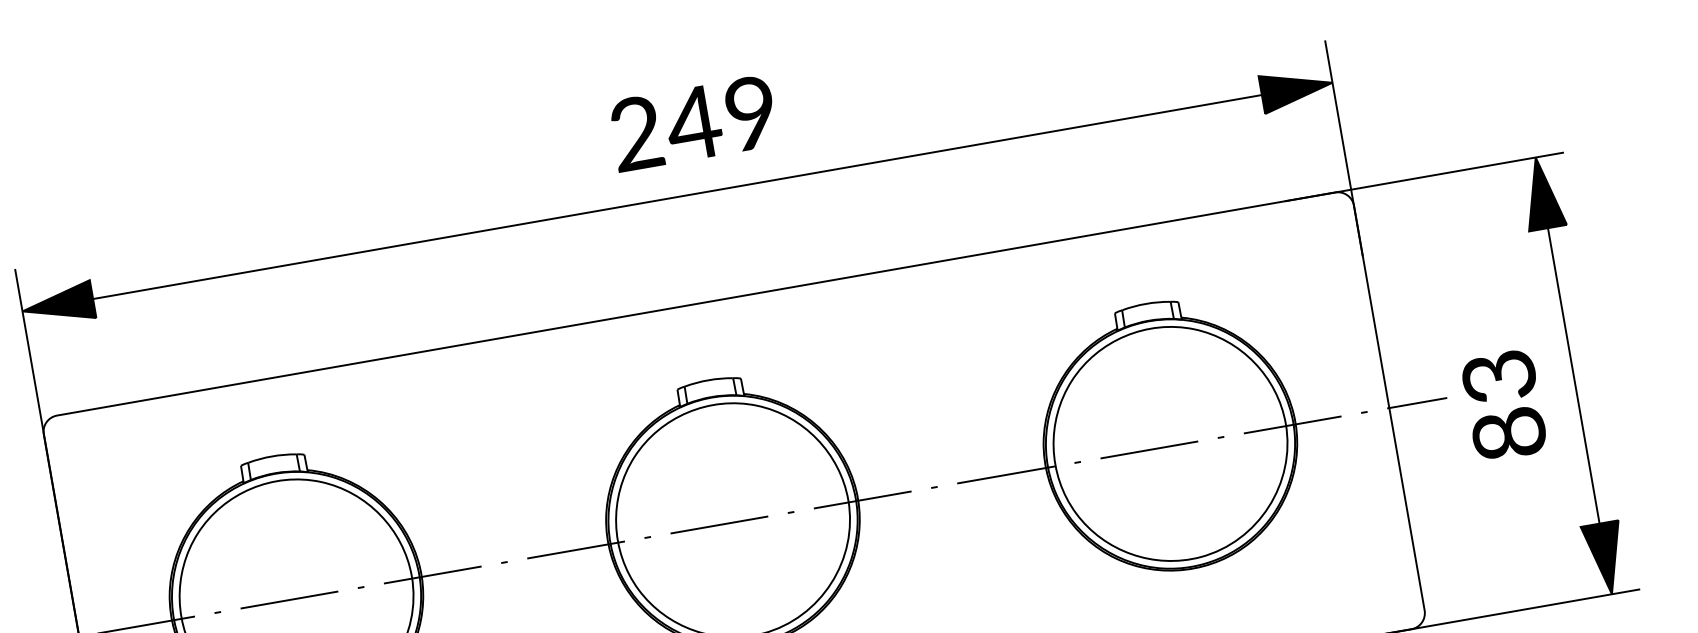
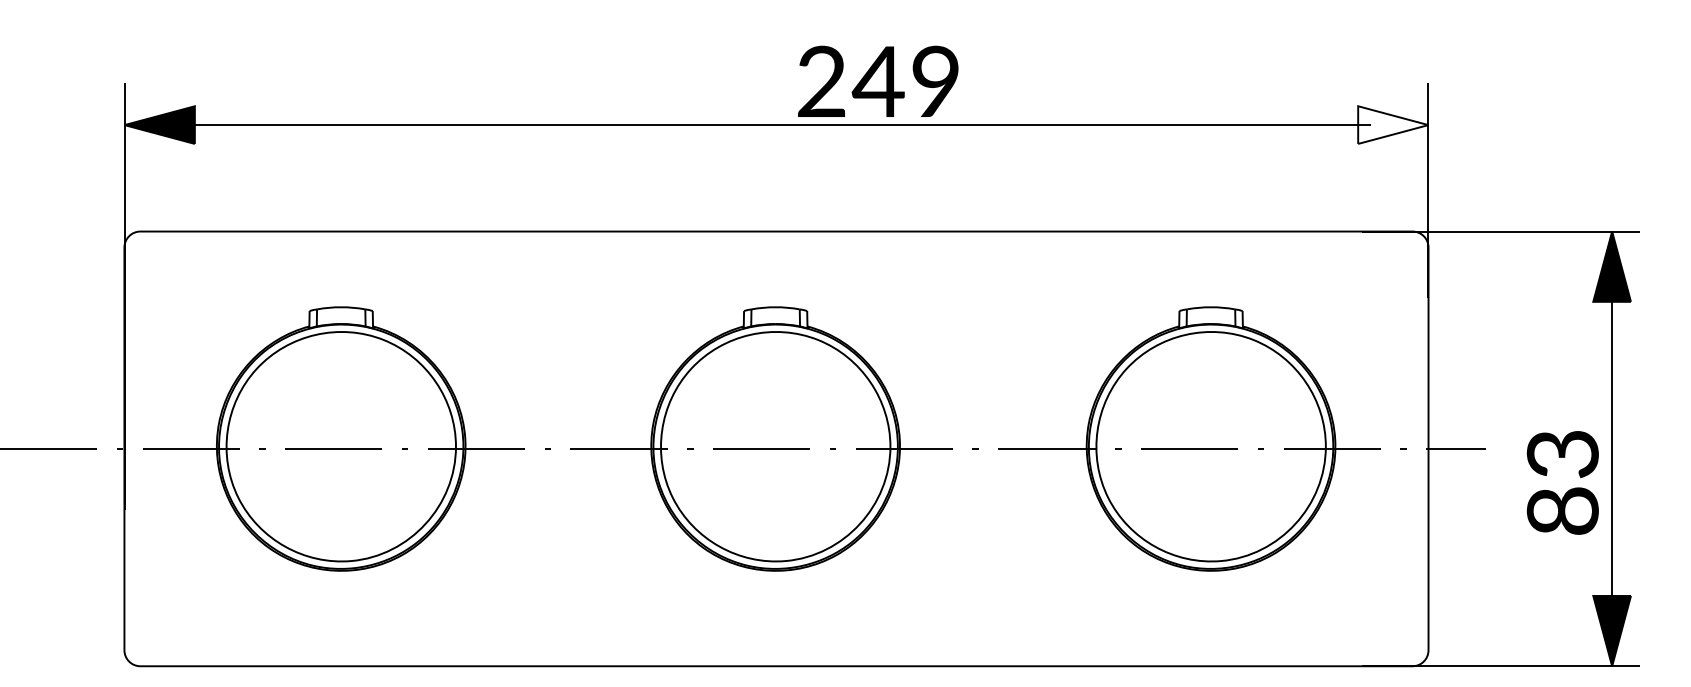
fill: (1297, 88) -> (1393, 124), removed
text: (693, 122) -> (878, 80), moved
text: (1503, 405) -> (1562, 482), moved

